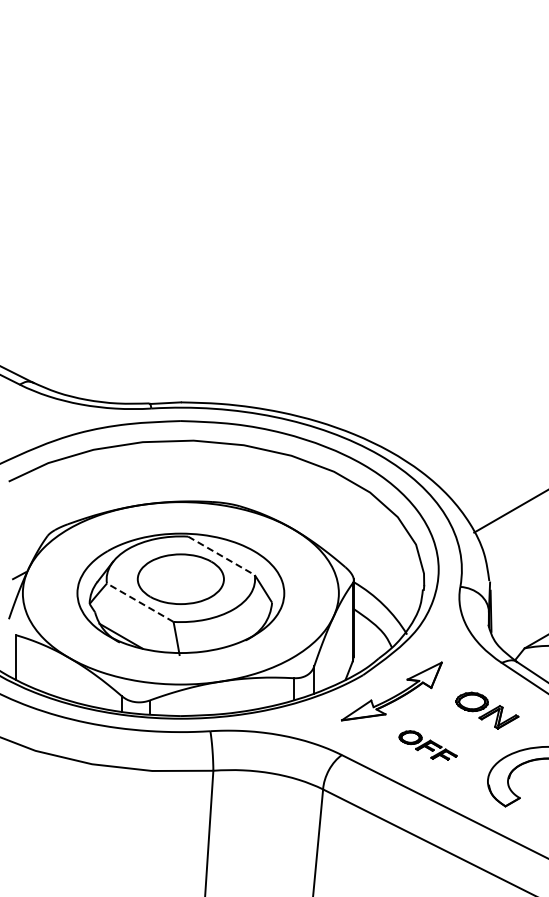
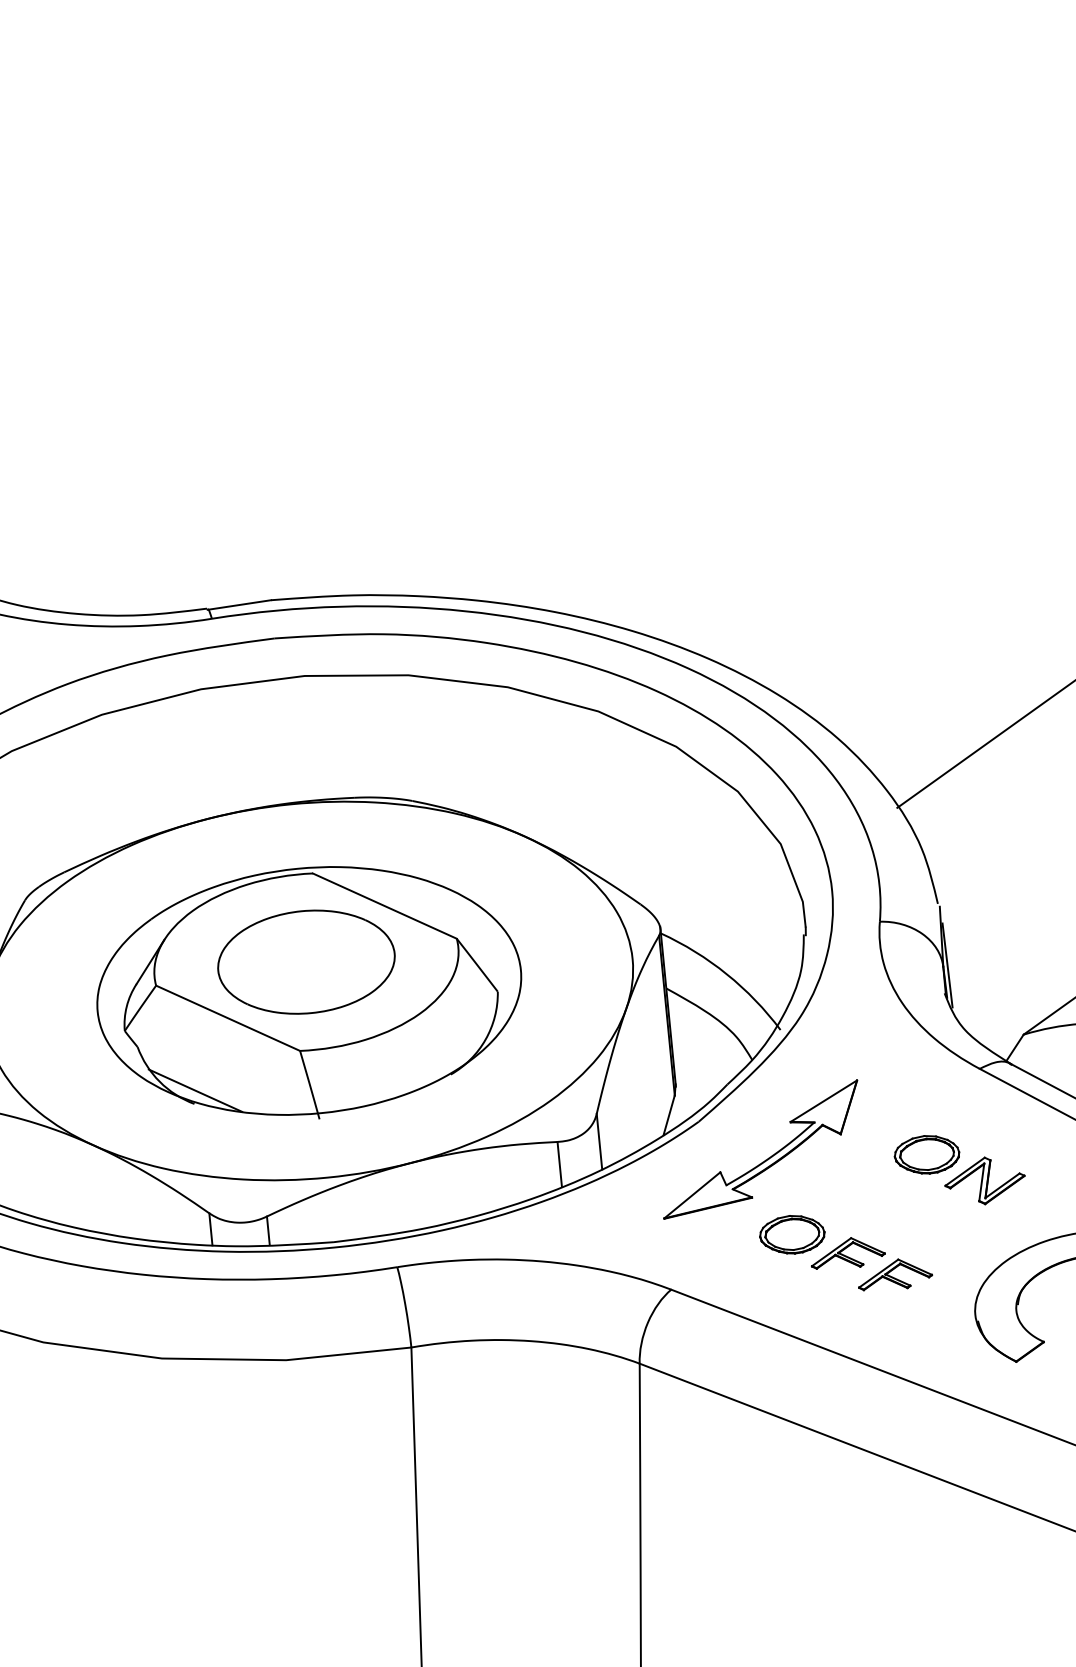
line: (221, 556) -> (385, 907), dashed -> solid
line: (139, 602) -> (226, 1018), dashed -> solid
part: (427, 745) -> (844, 1252), size x1.43

